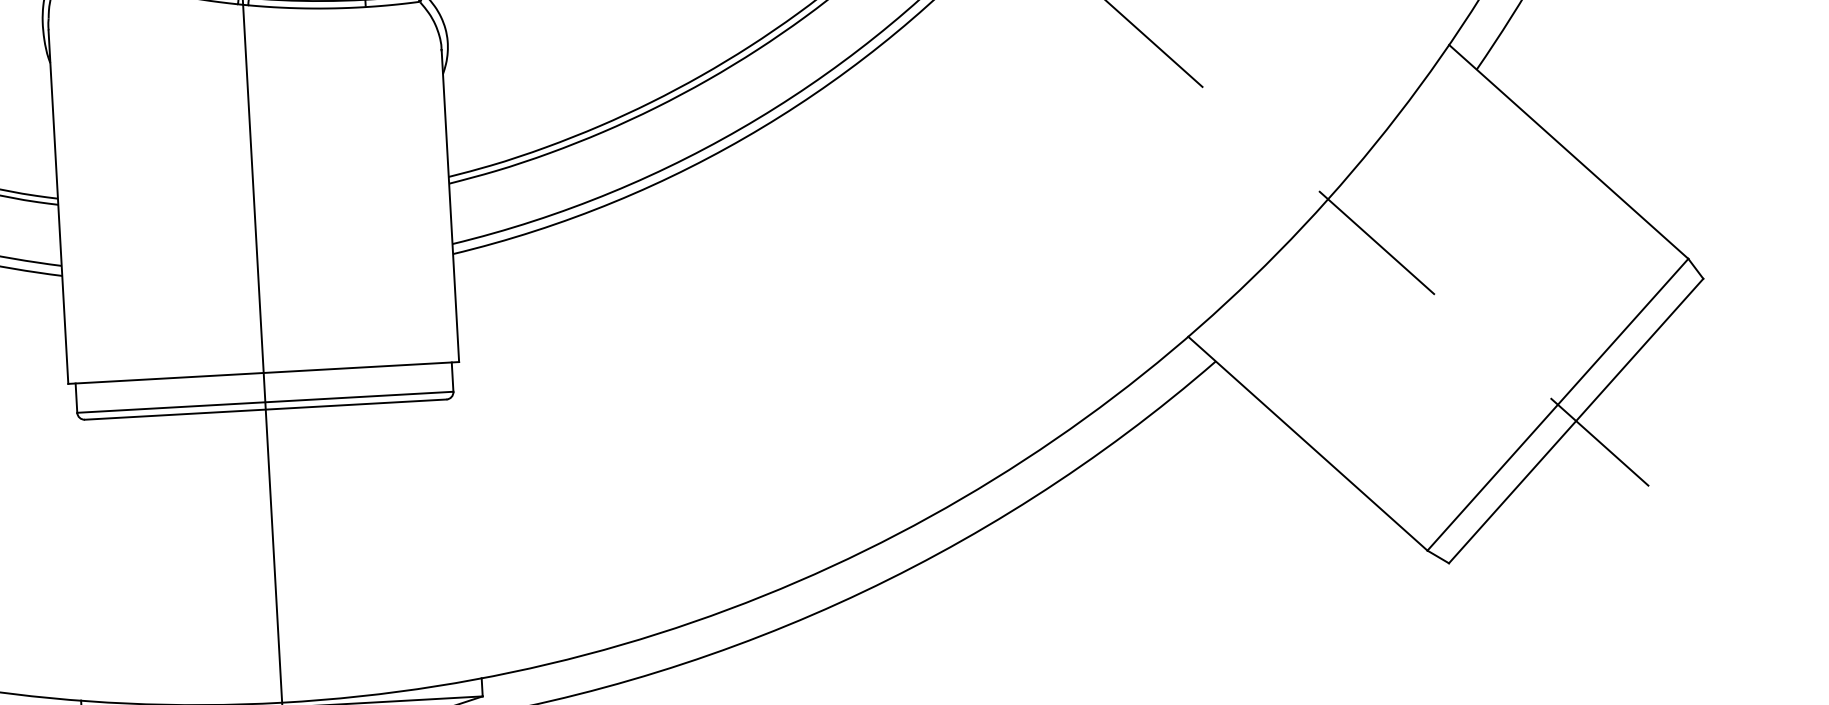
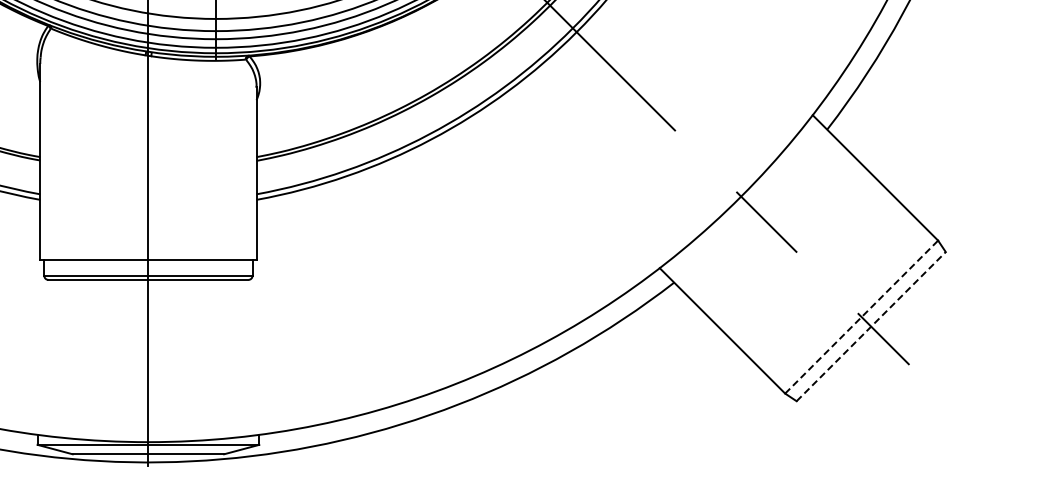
line: (1559, 403) -> (862, 316), solid -> dashed
line: (1576, 420) -> (871, 326), solid -> dashed

